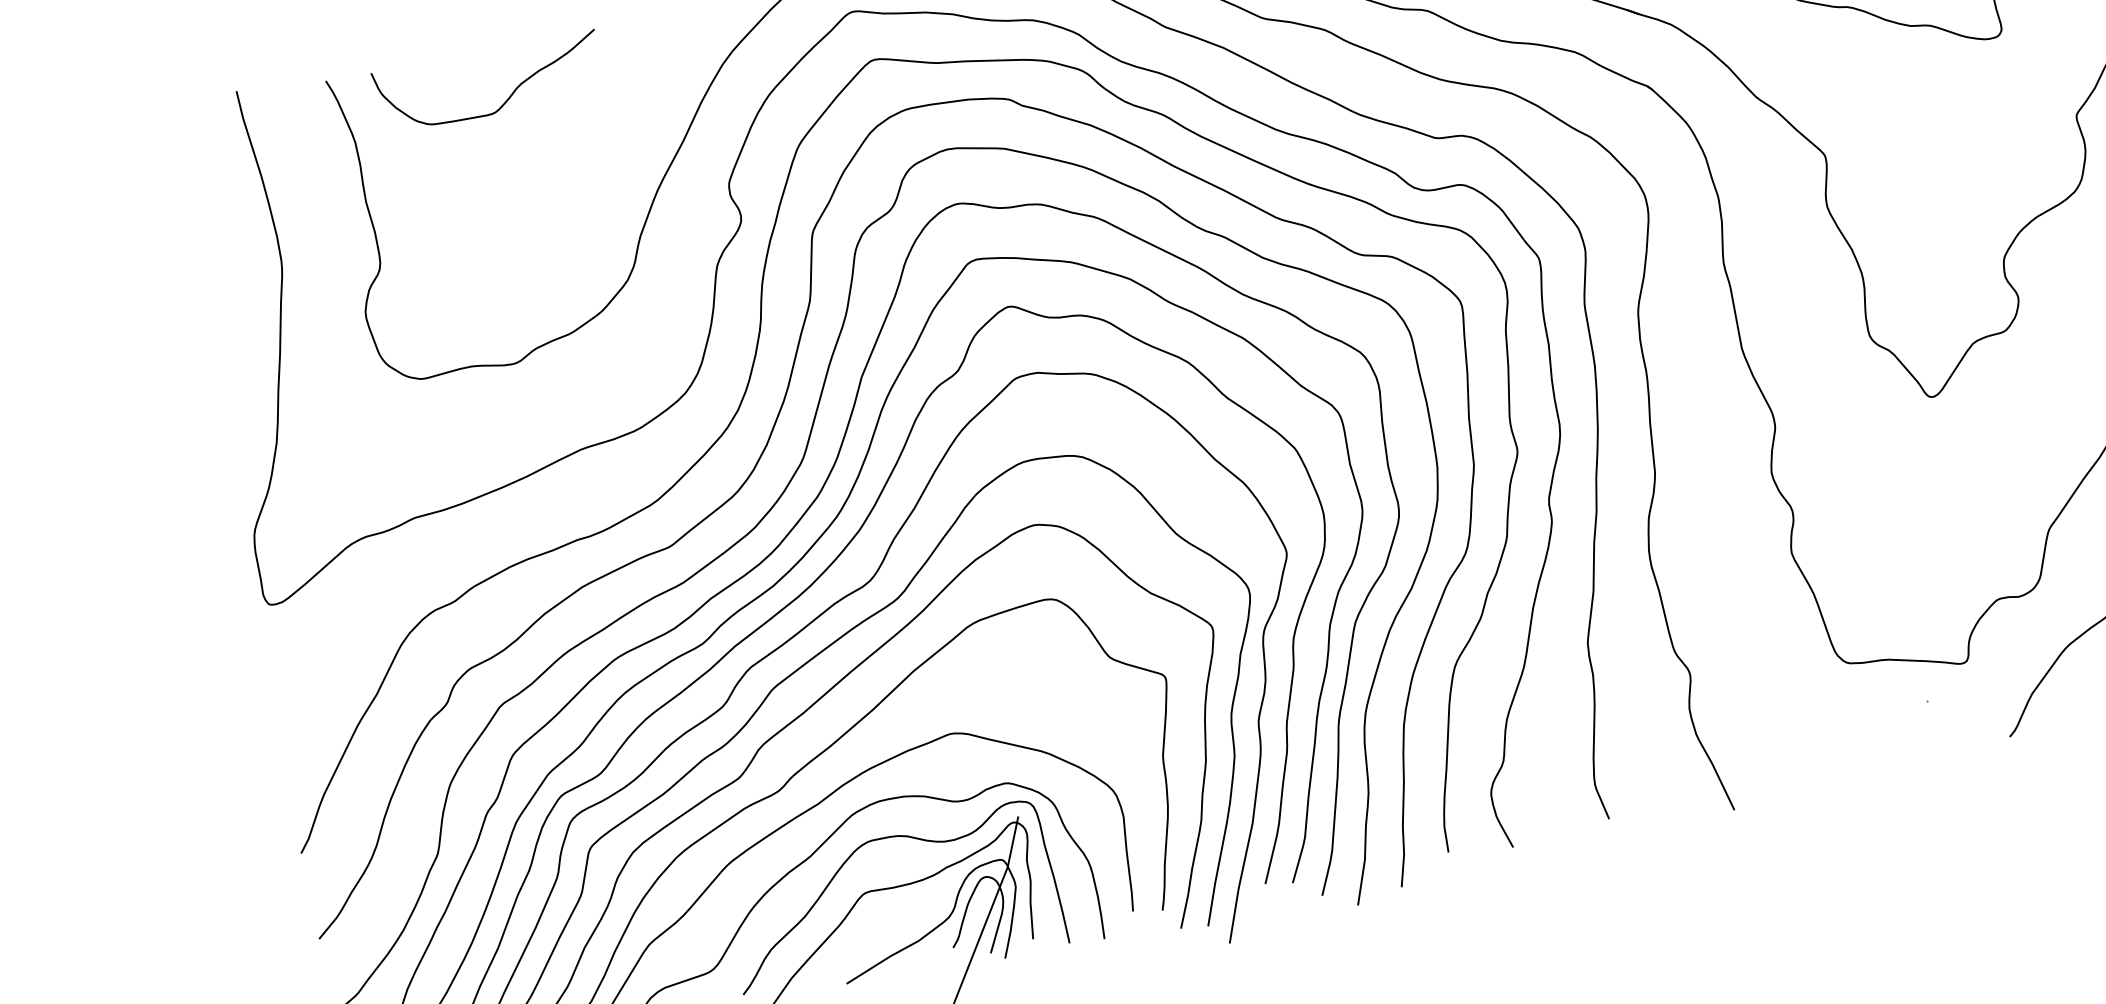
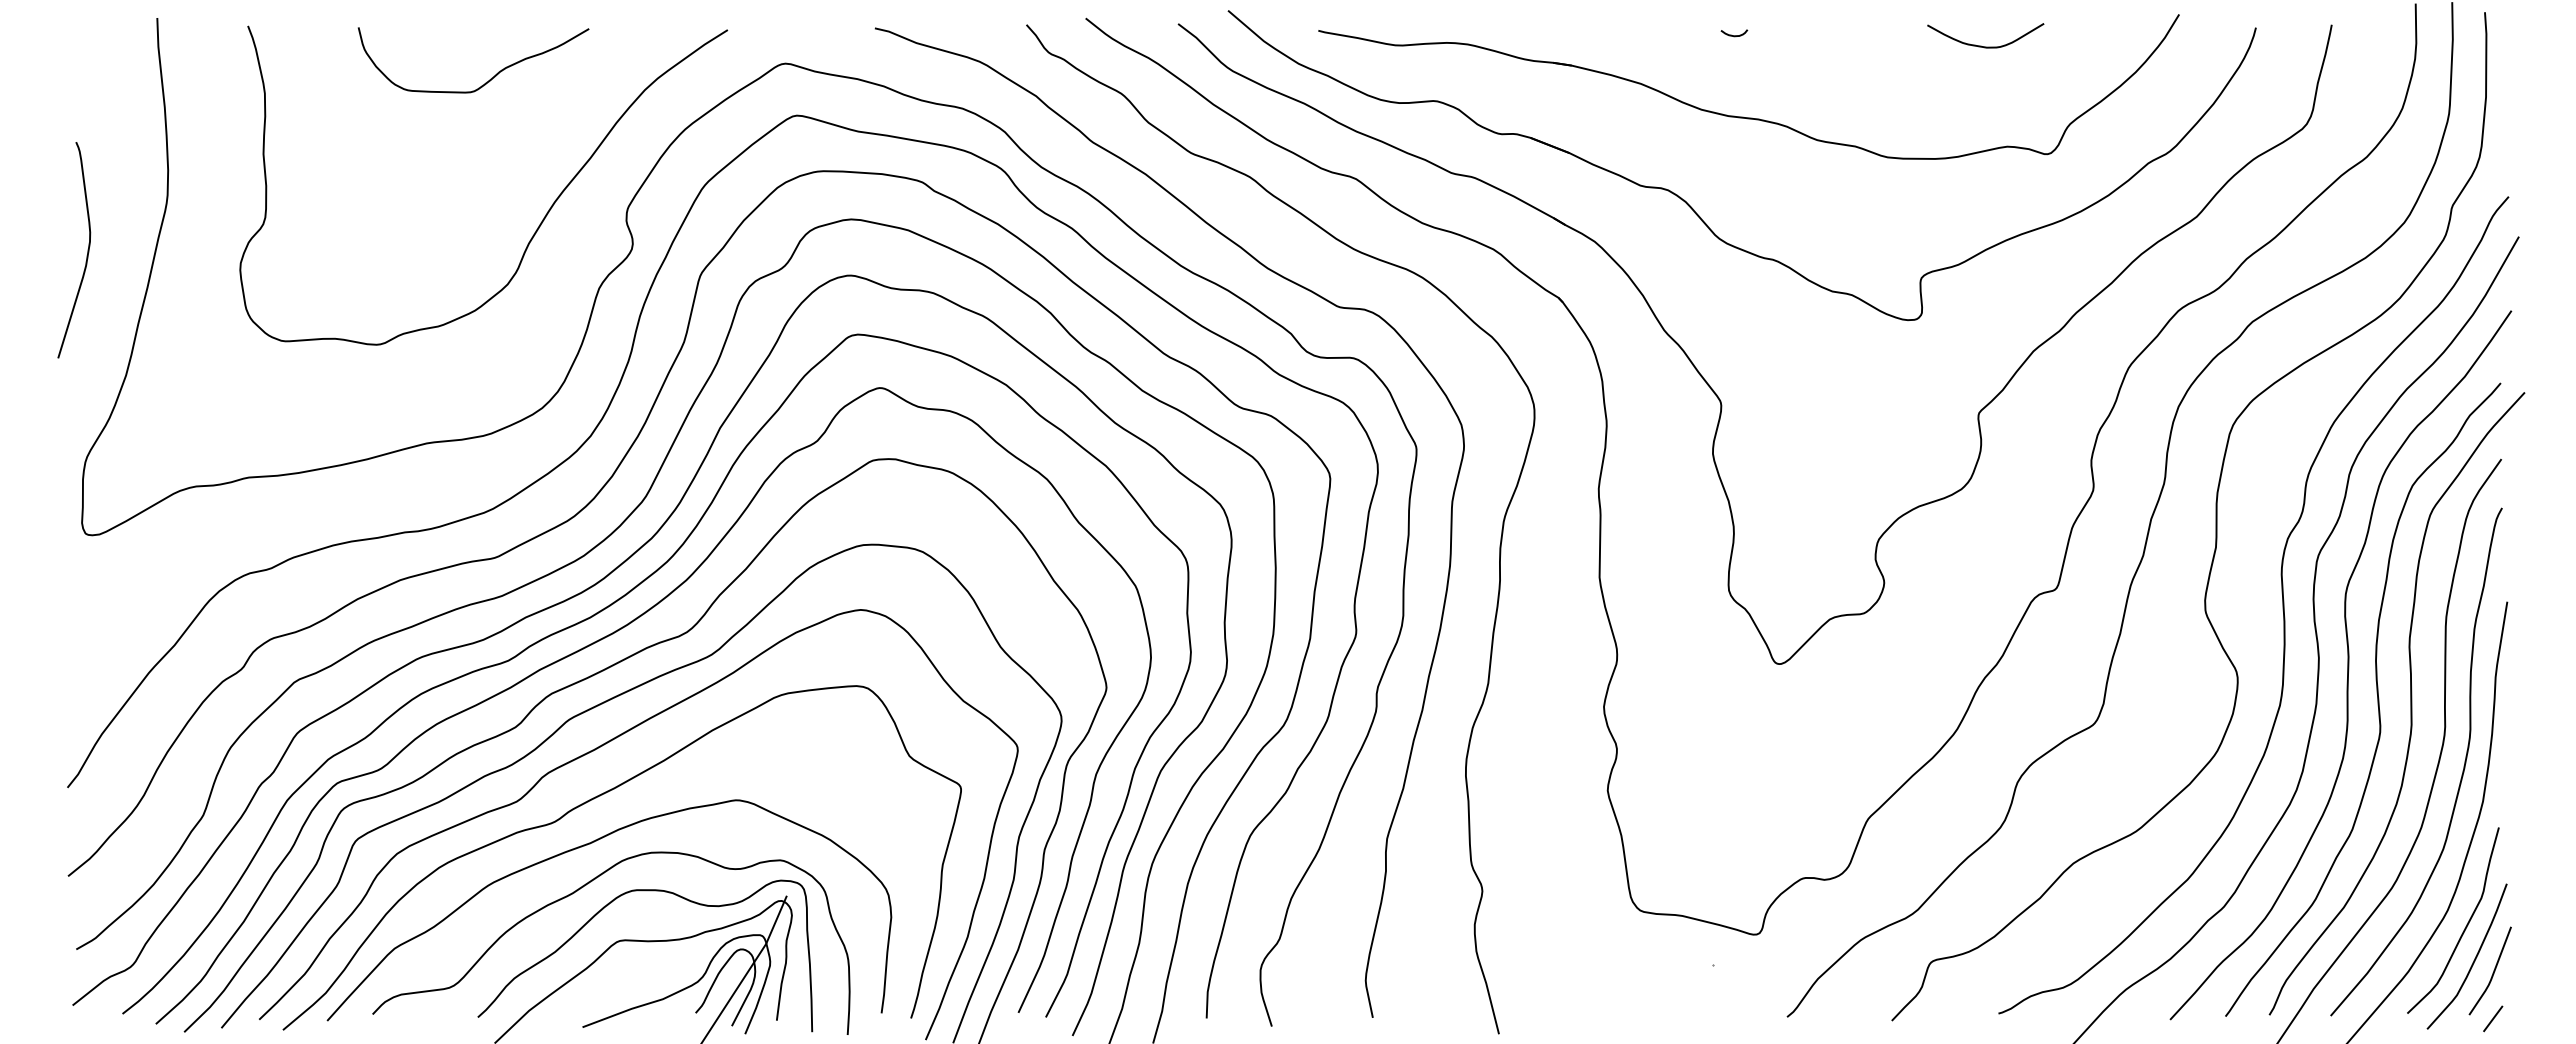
curve: (508, 96) -> (490, 78), moved
curve: (214, 329) -> (87, 250), added

